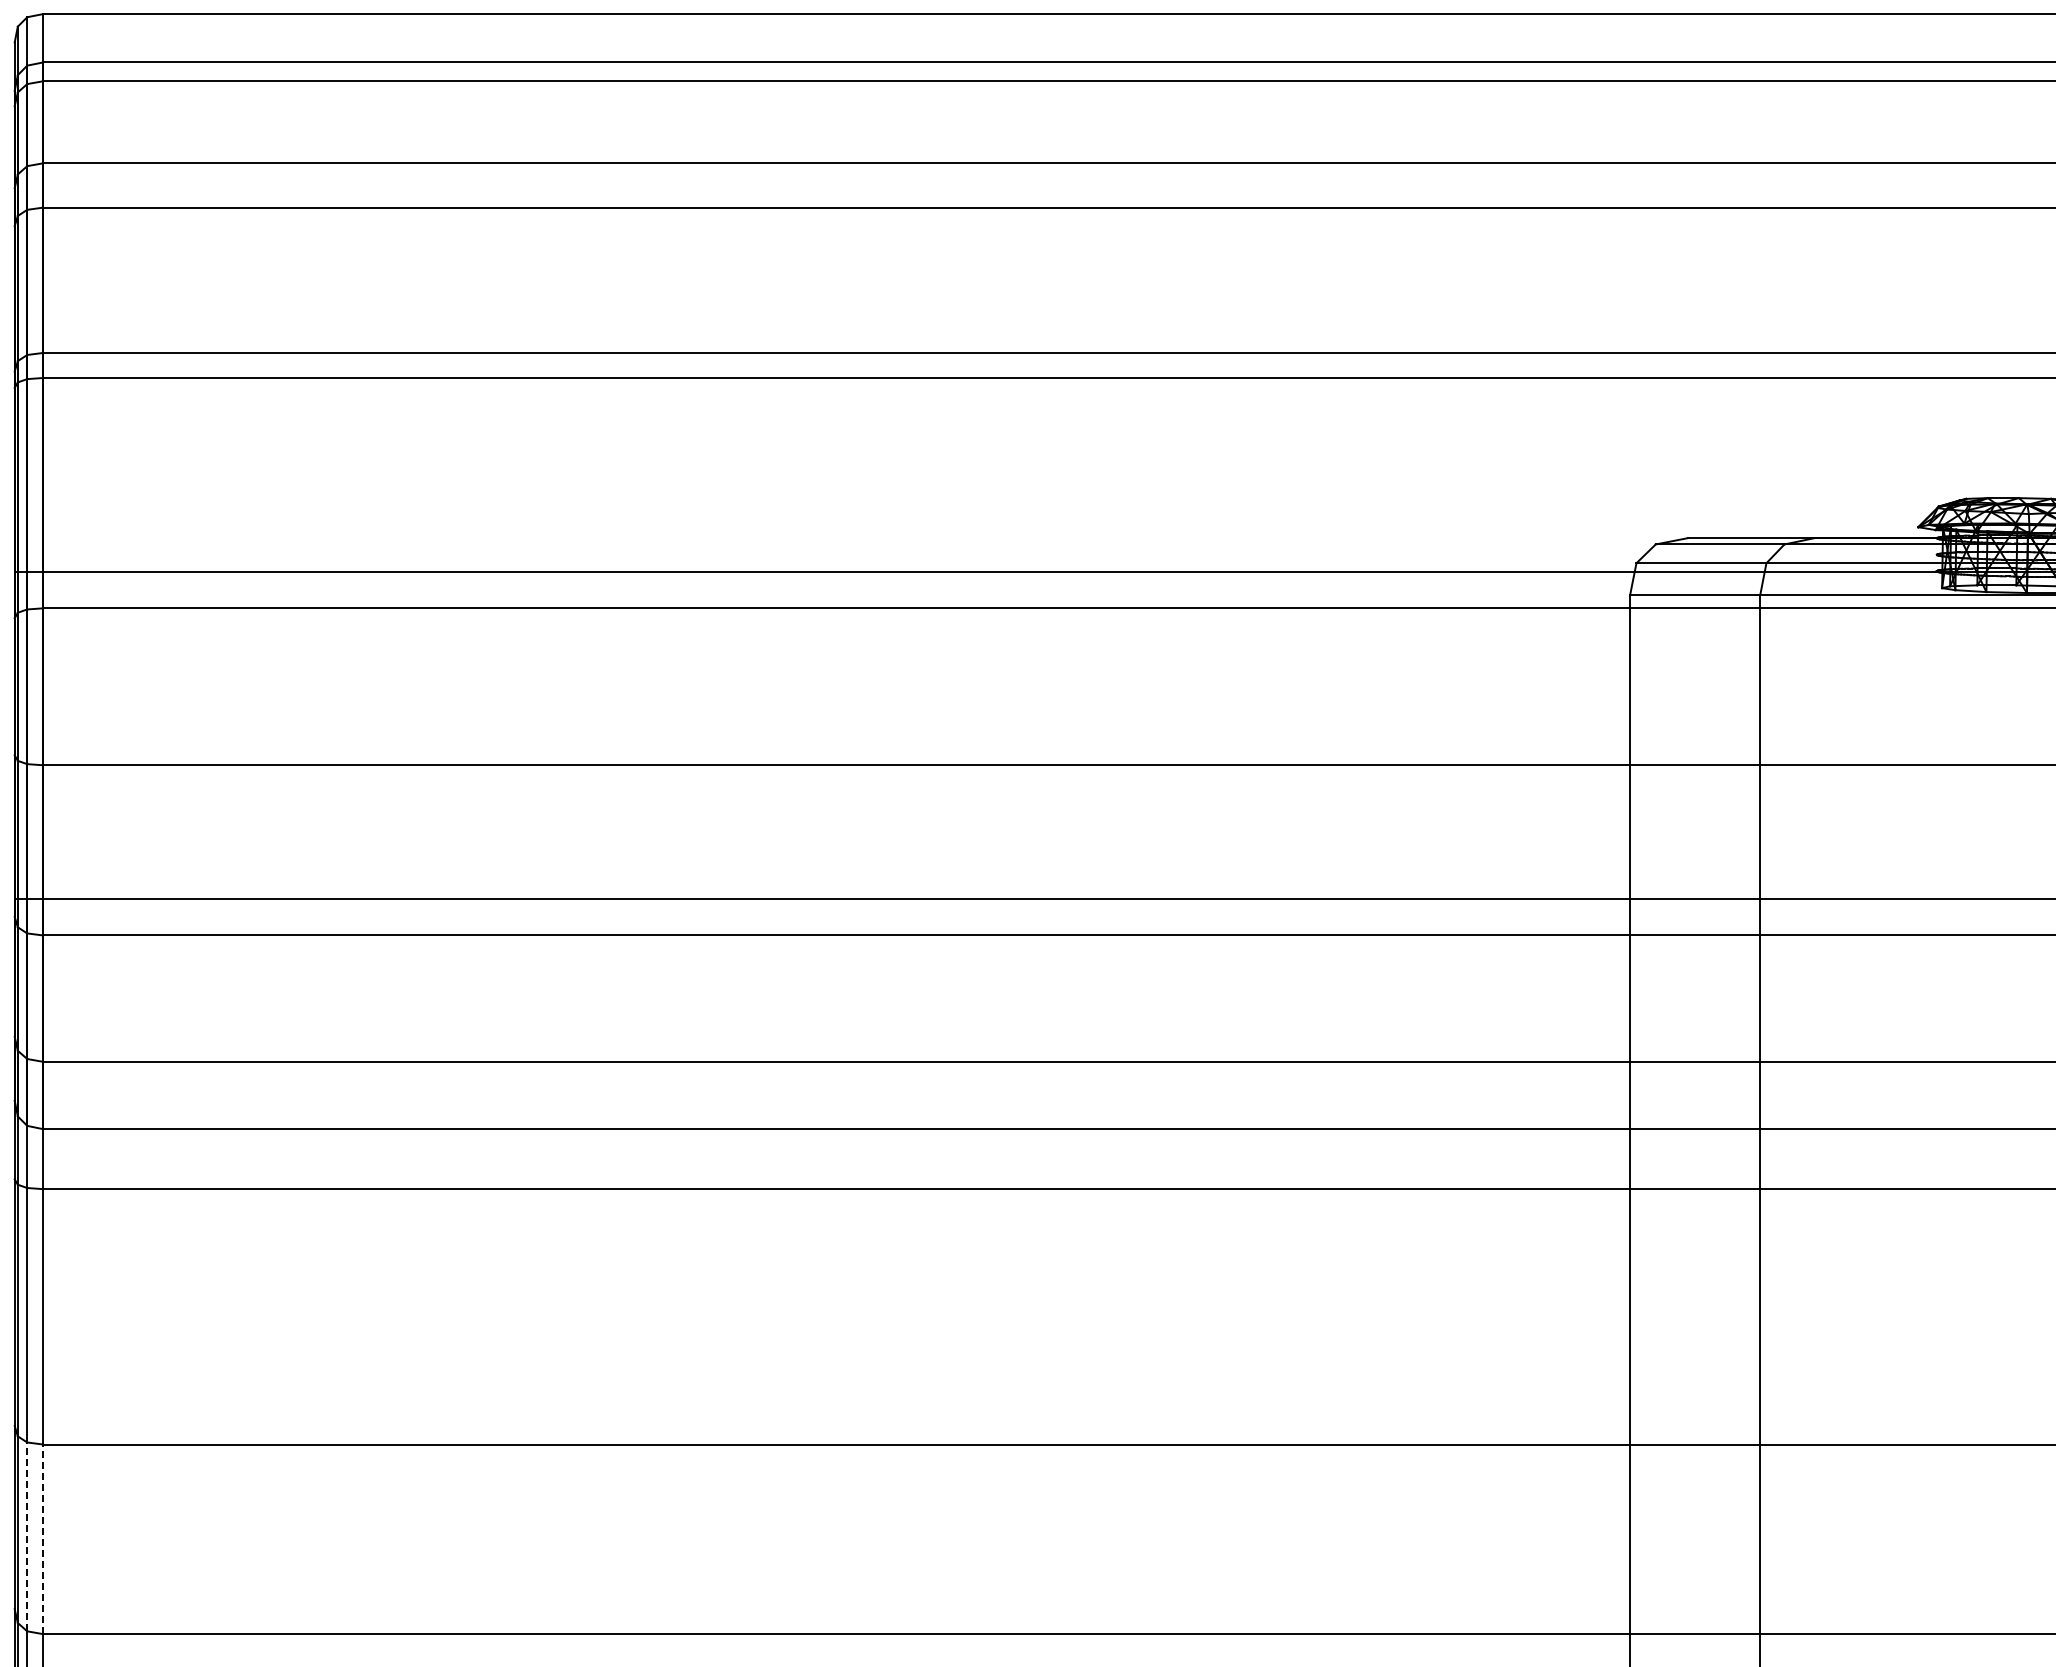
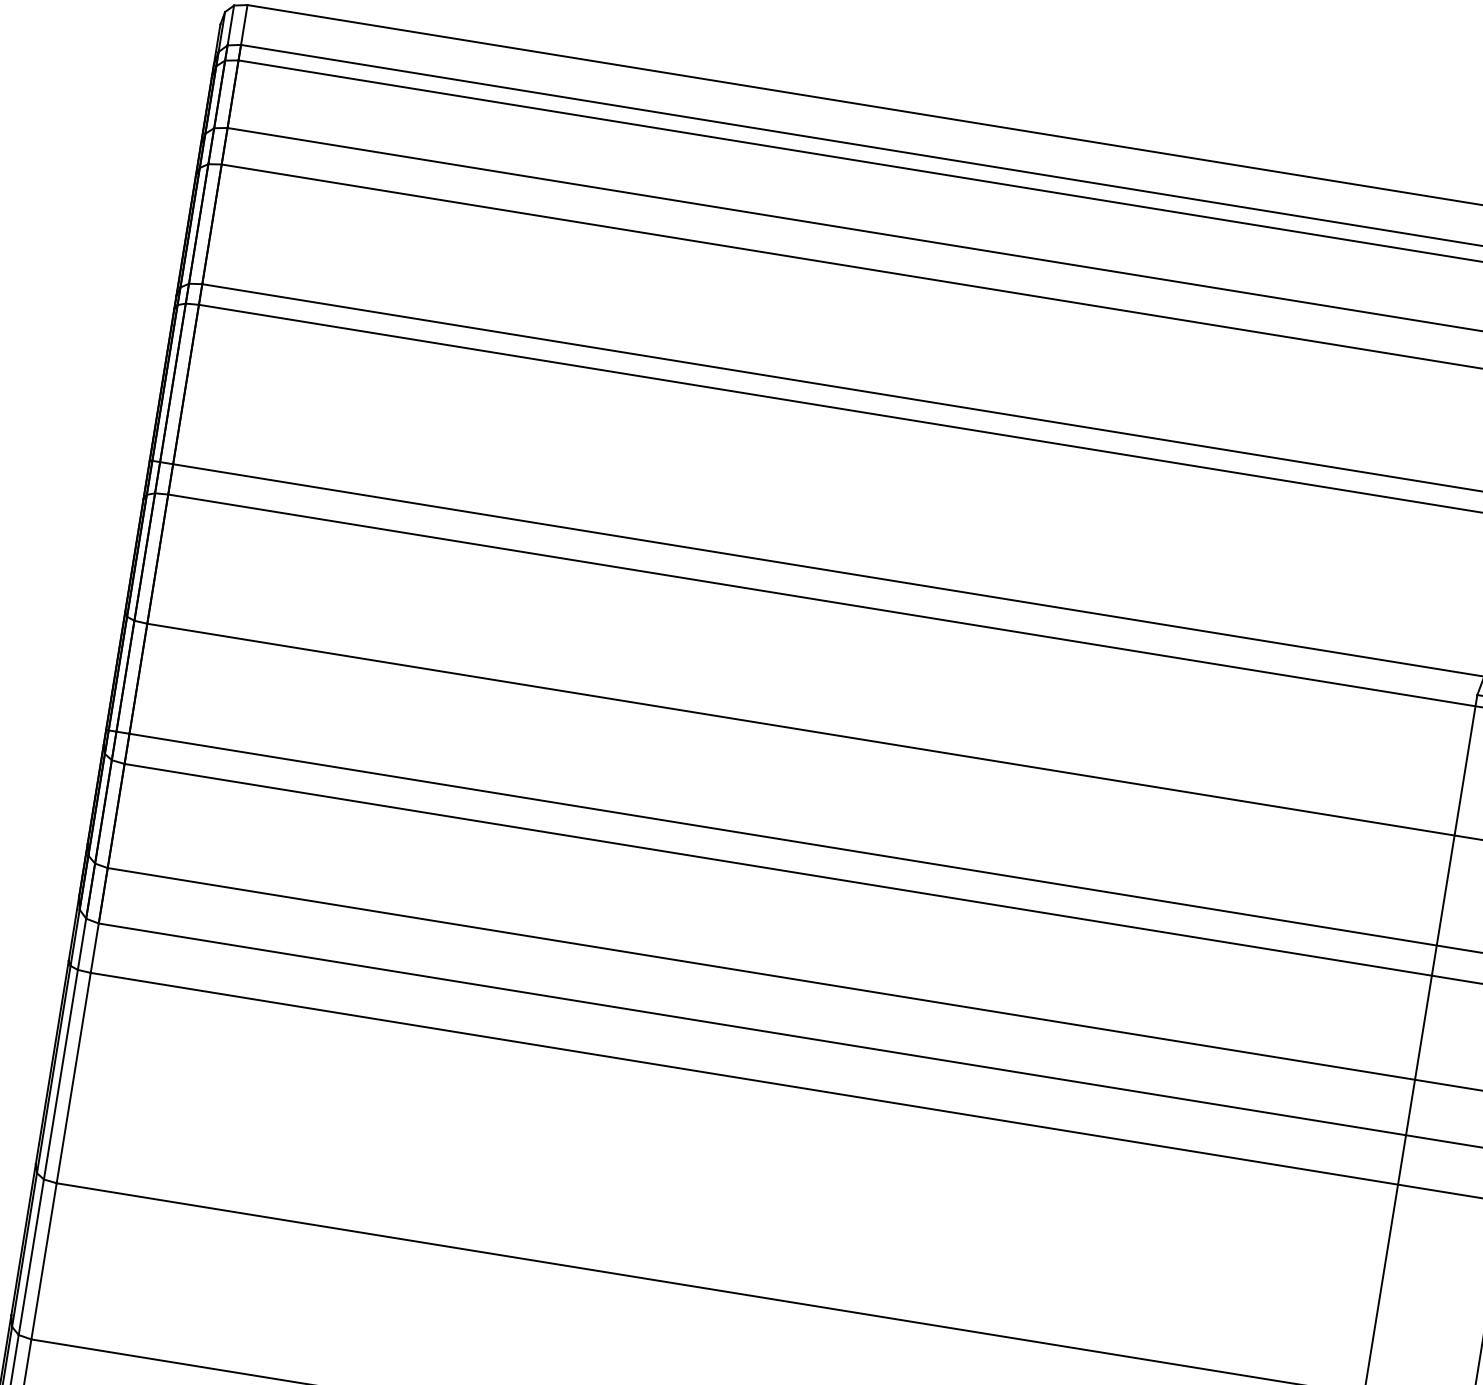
line: (27, 1536) -> (31, 1256), dashed -> solid
line: (43, 1539) -> (44, 1261), dashed -> solid

